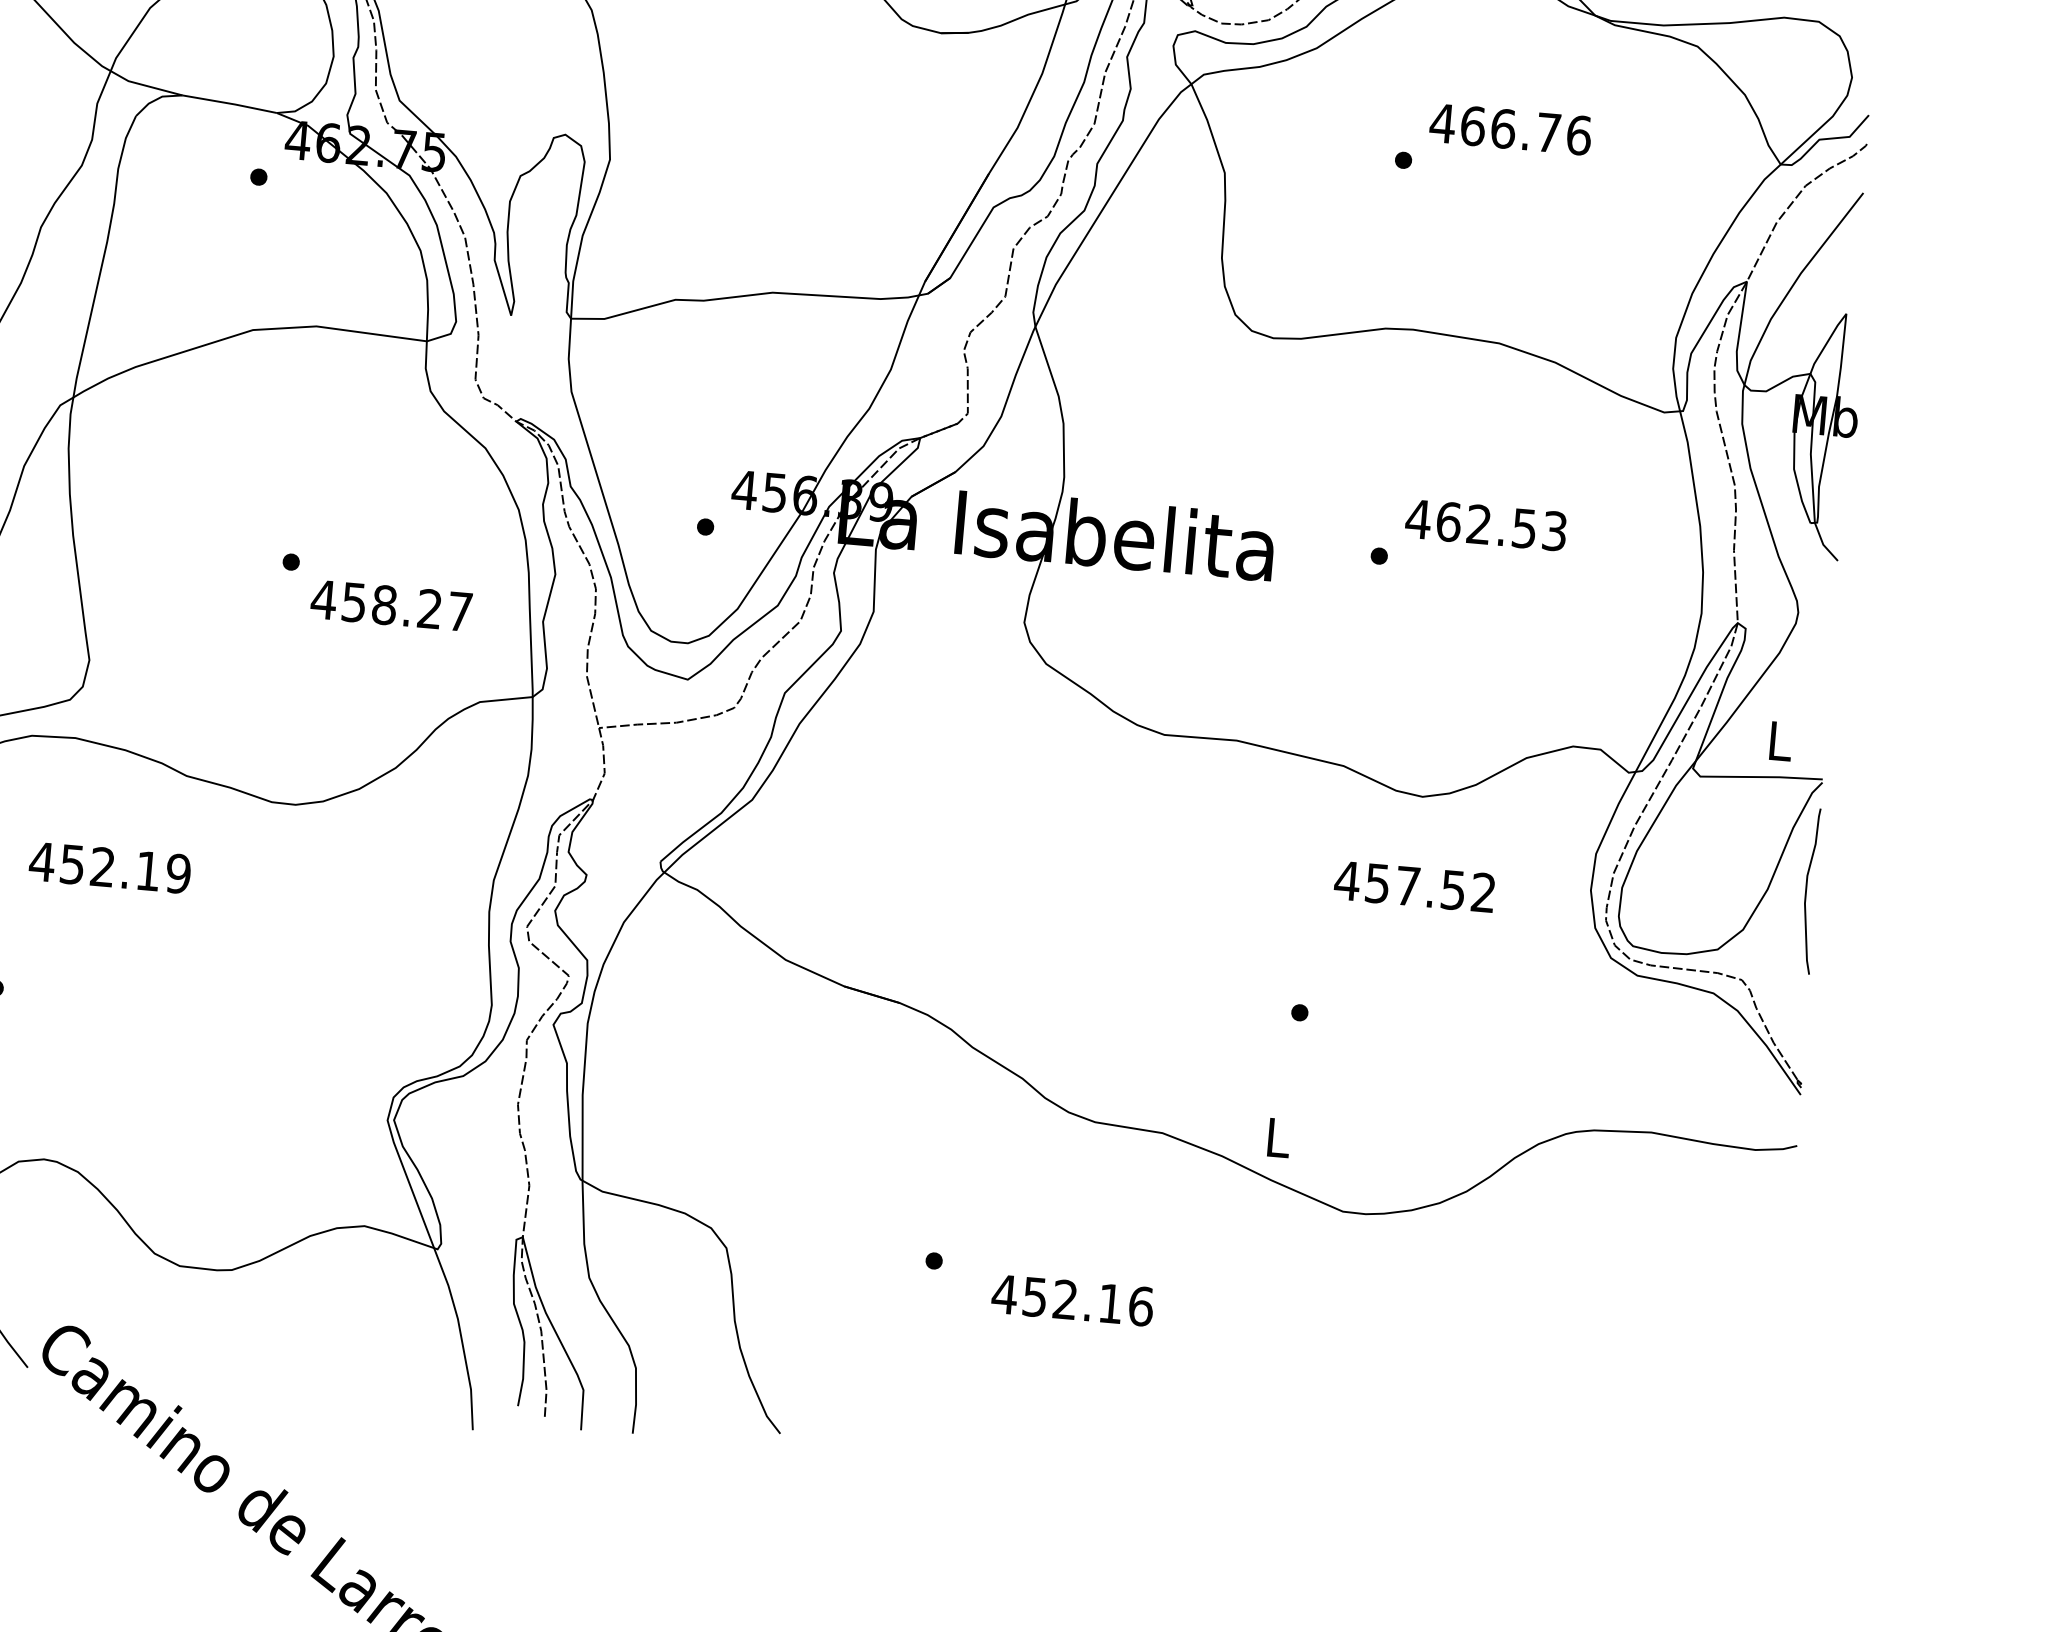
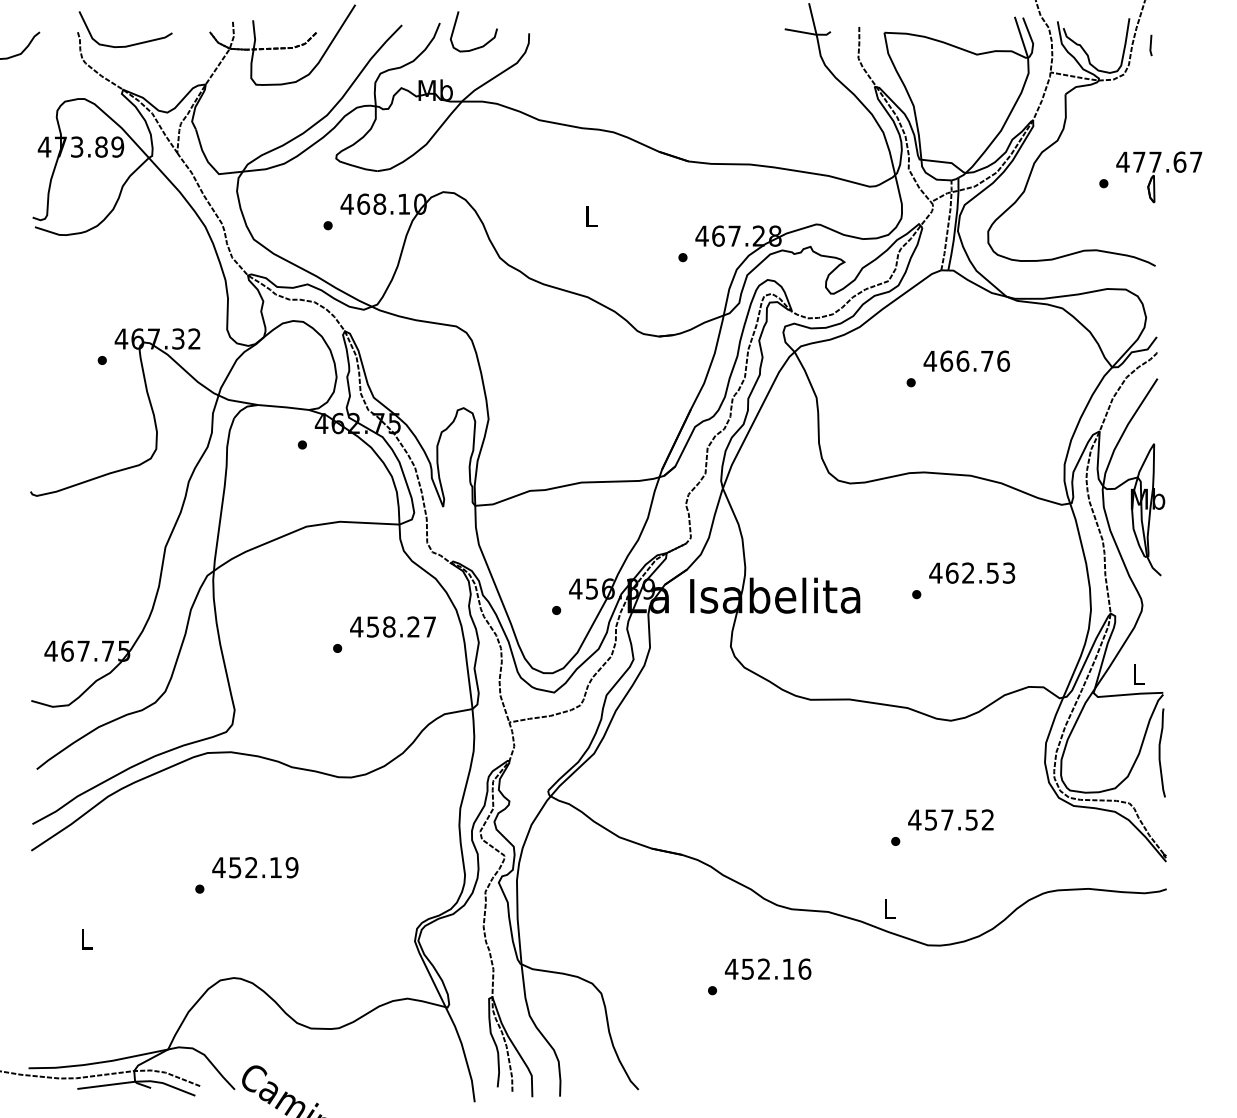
text: (390, 604) -> (392, 626), moved
text: (110, 867) -> (255, 867), moved
text: (1413, 885) -> (950, 819), moved
text: (1073, 1299) -> (768, 968), moved

